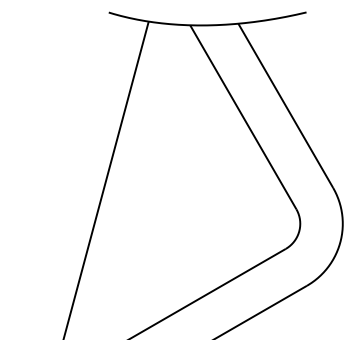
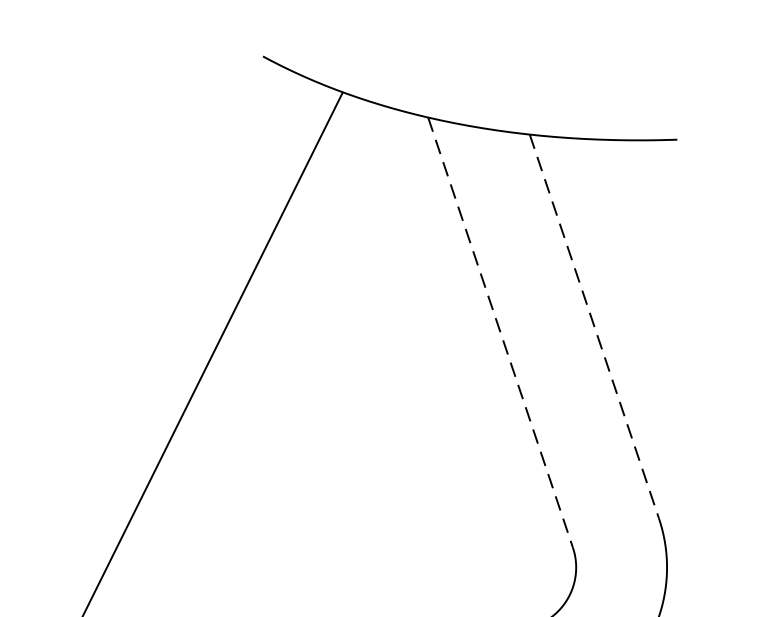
line: (285, 105) -> (593, 325), solid -> dashed
line: (243, 117) -> (500, 333), solid -> dashed

